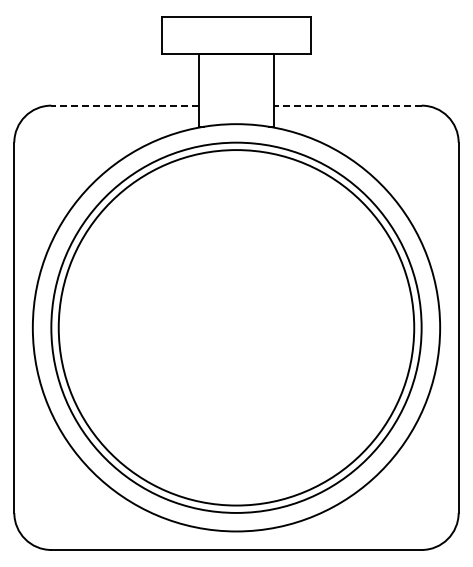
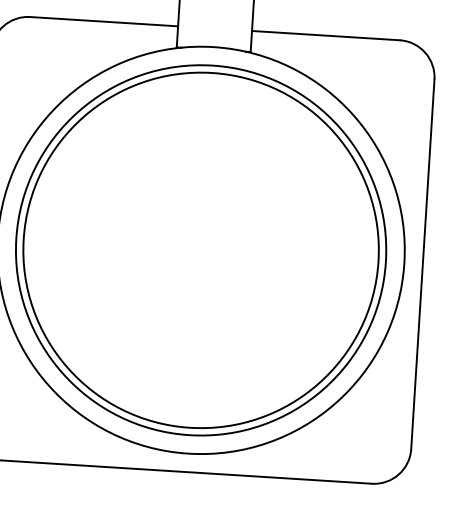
line: (124, 105) -> (103, 21), dashed -> solid
line: (347, 105) -> (325, 35), dashed -> solid

